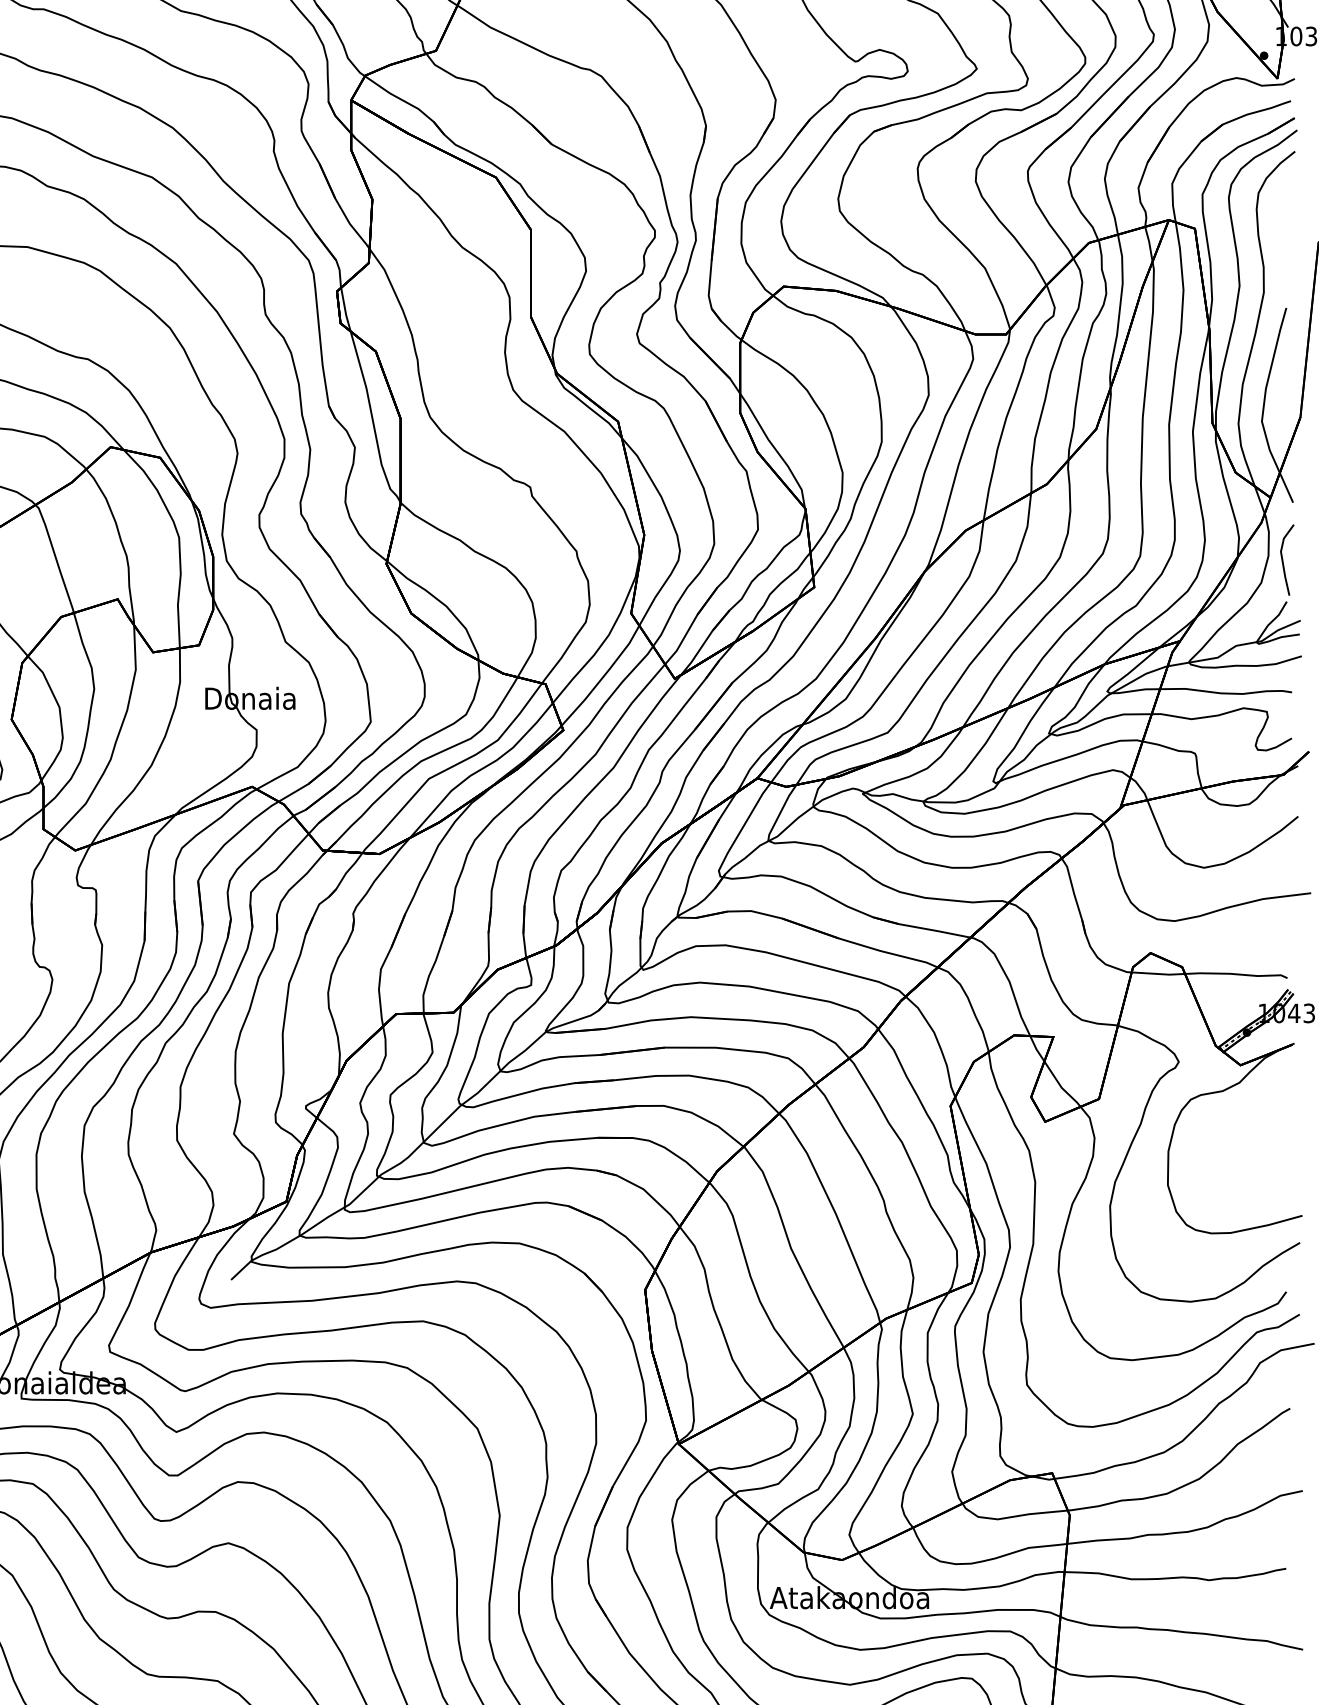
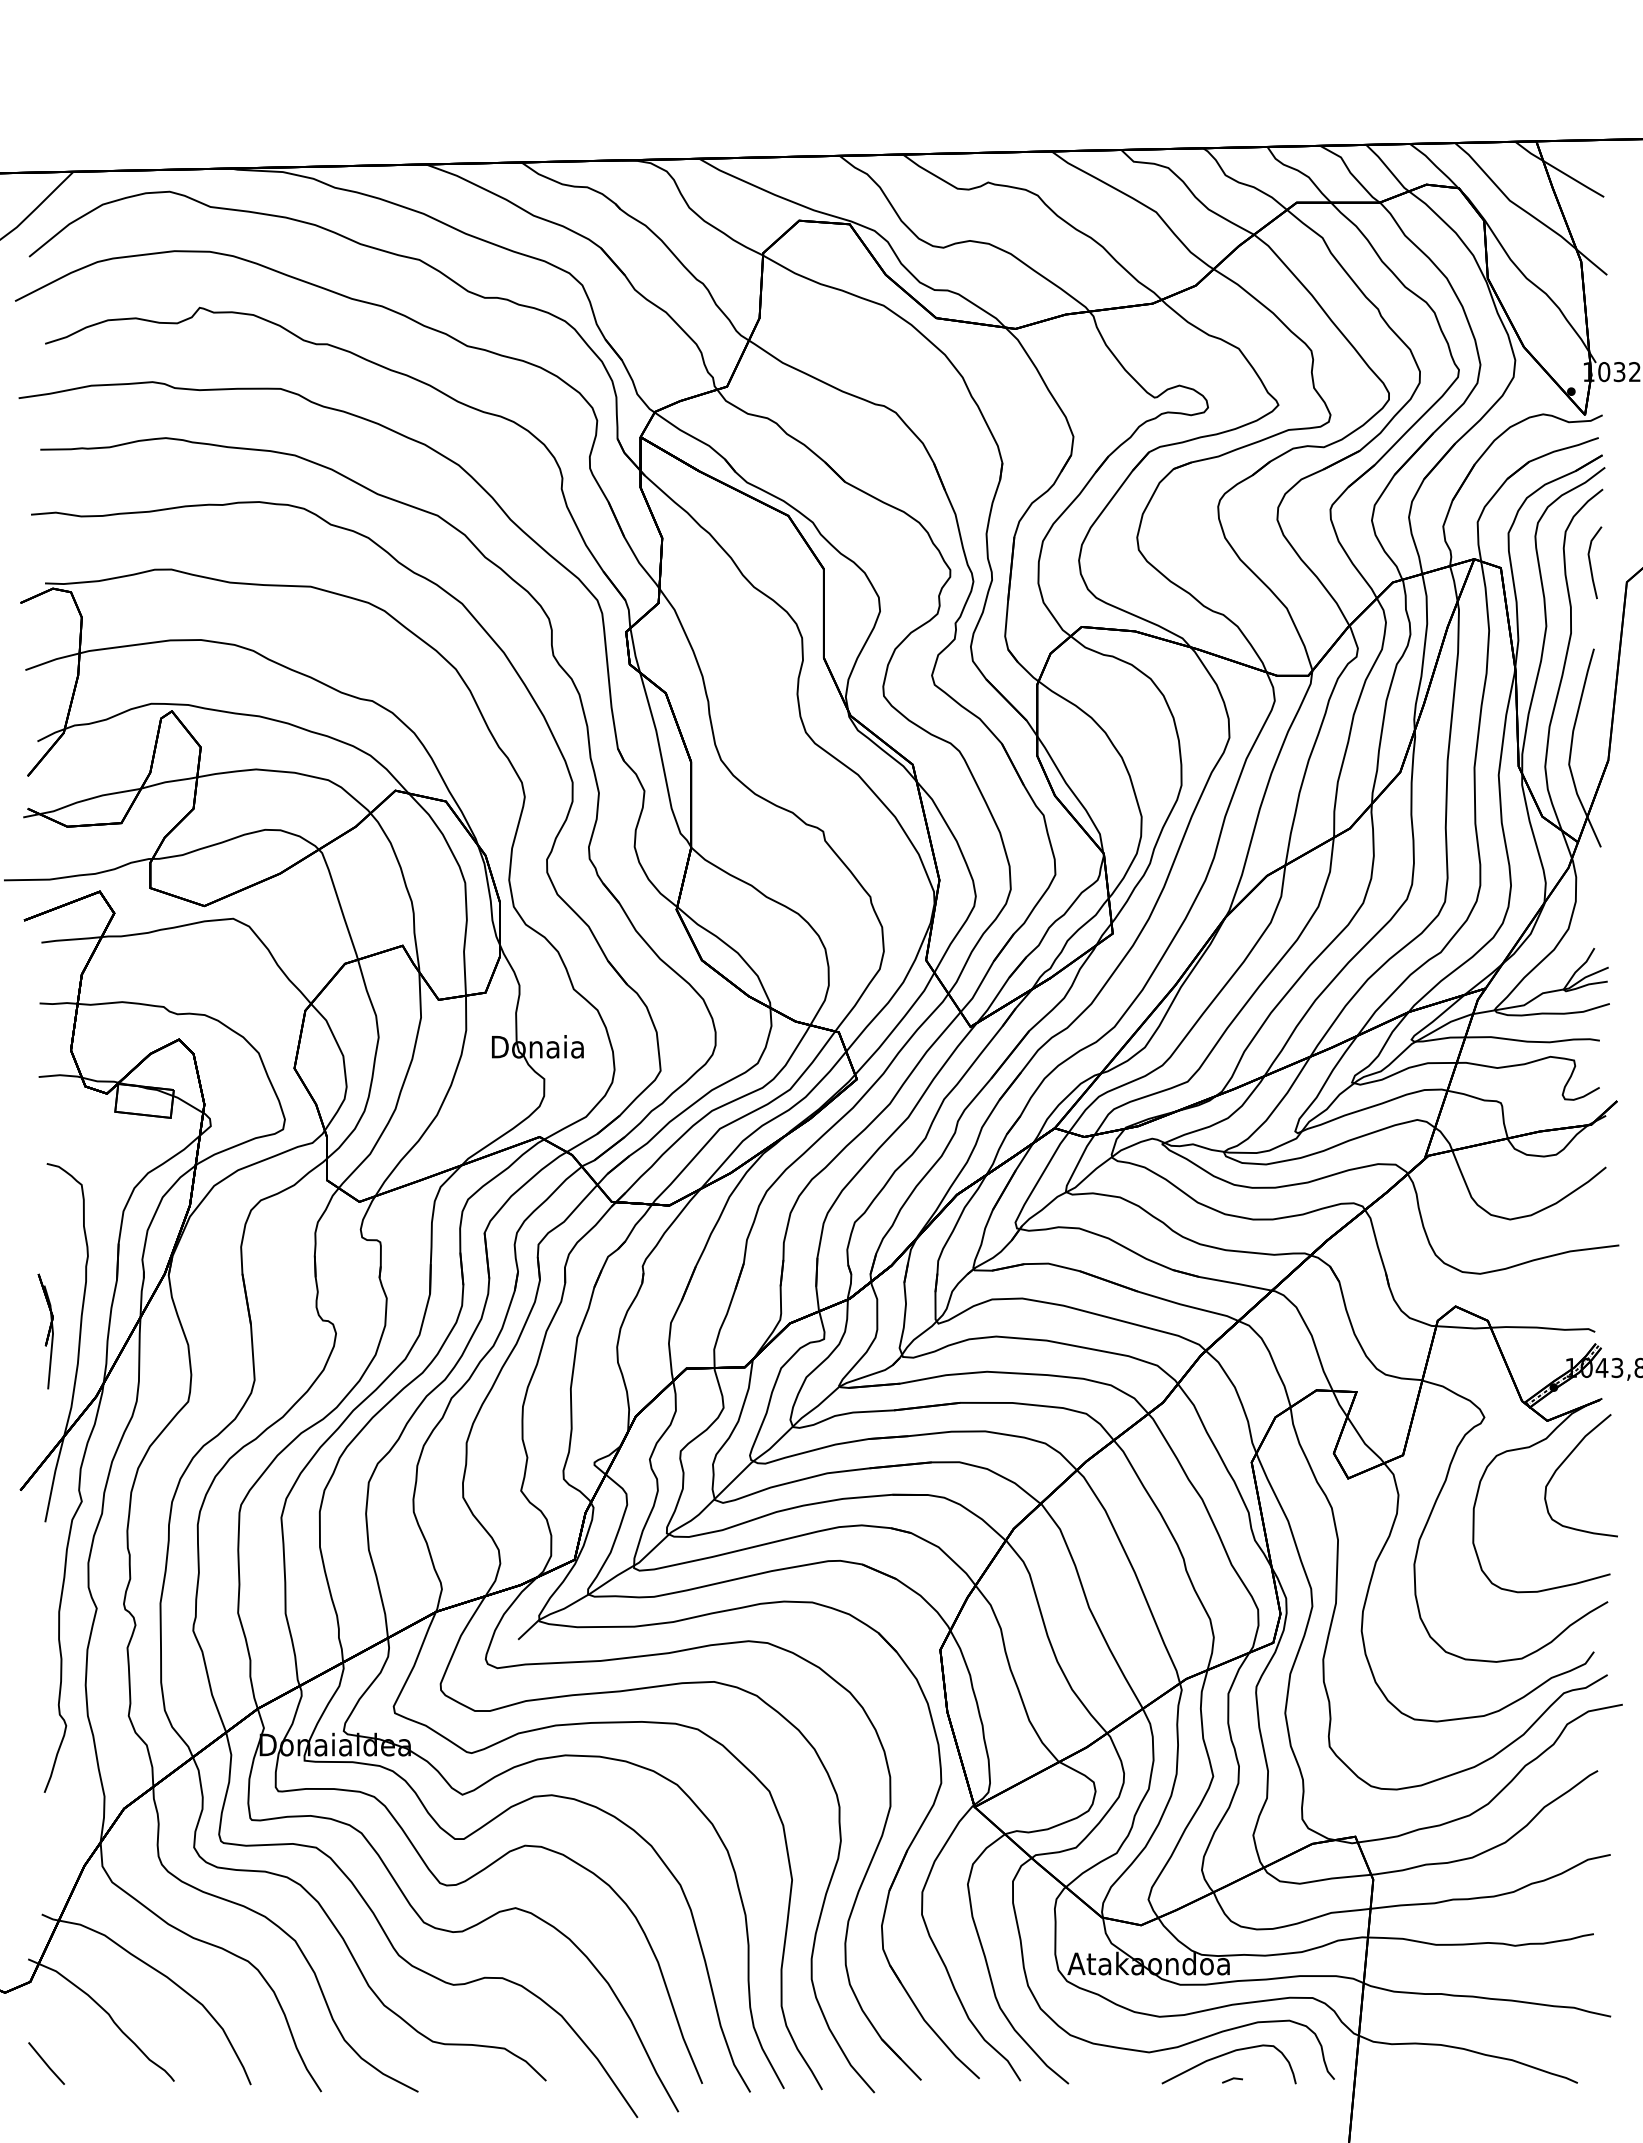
line: (1283, 561) -> (1591, 564), moved
curve: (1258, 1105) -> (1565, 1461), added

